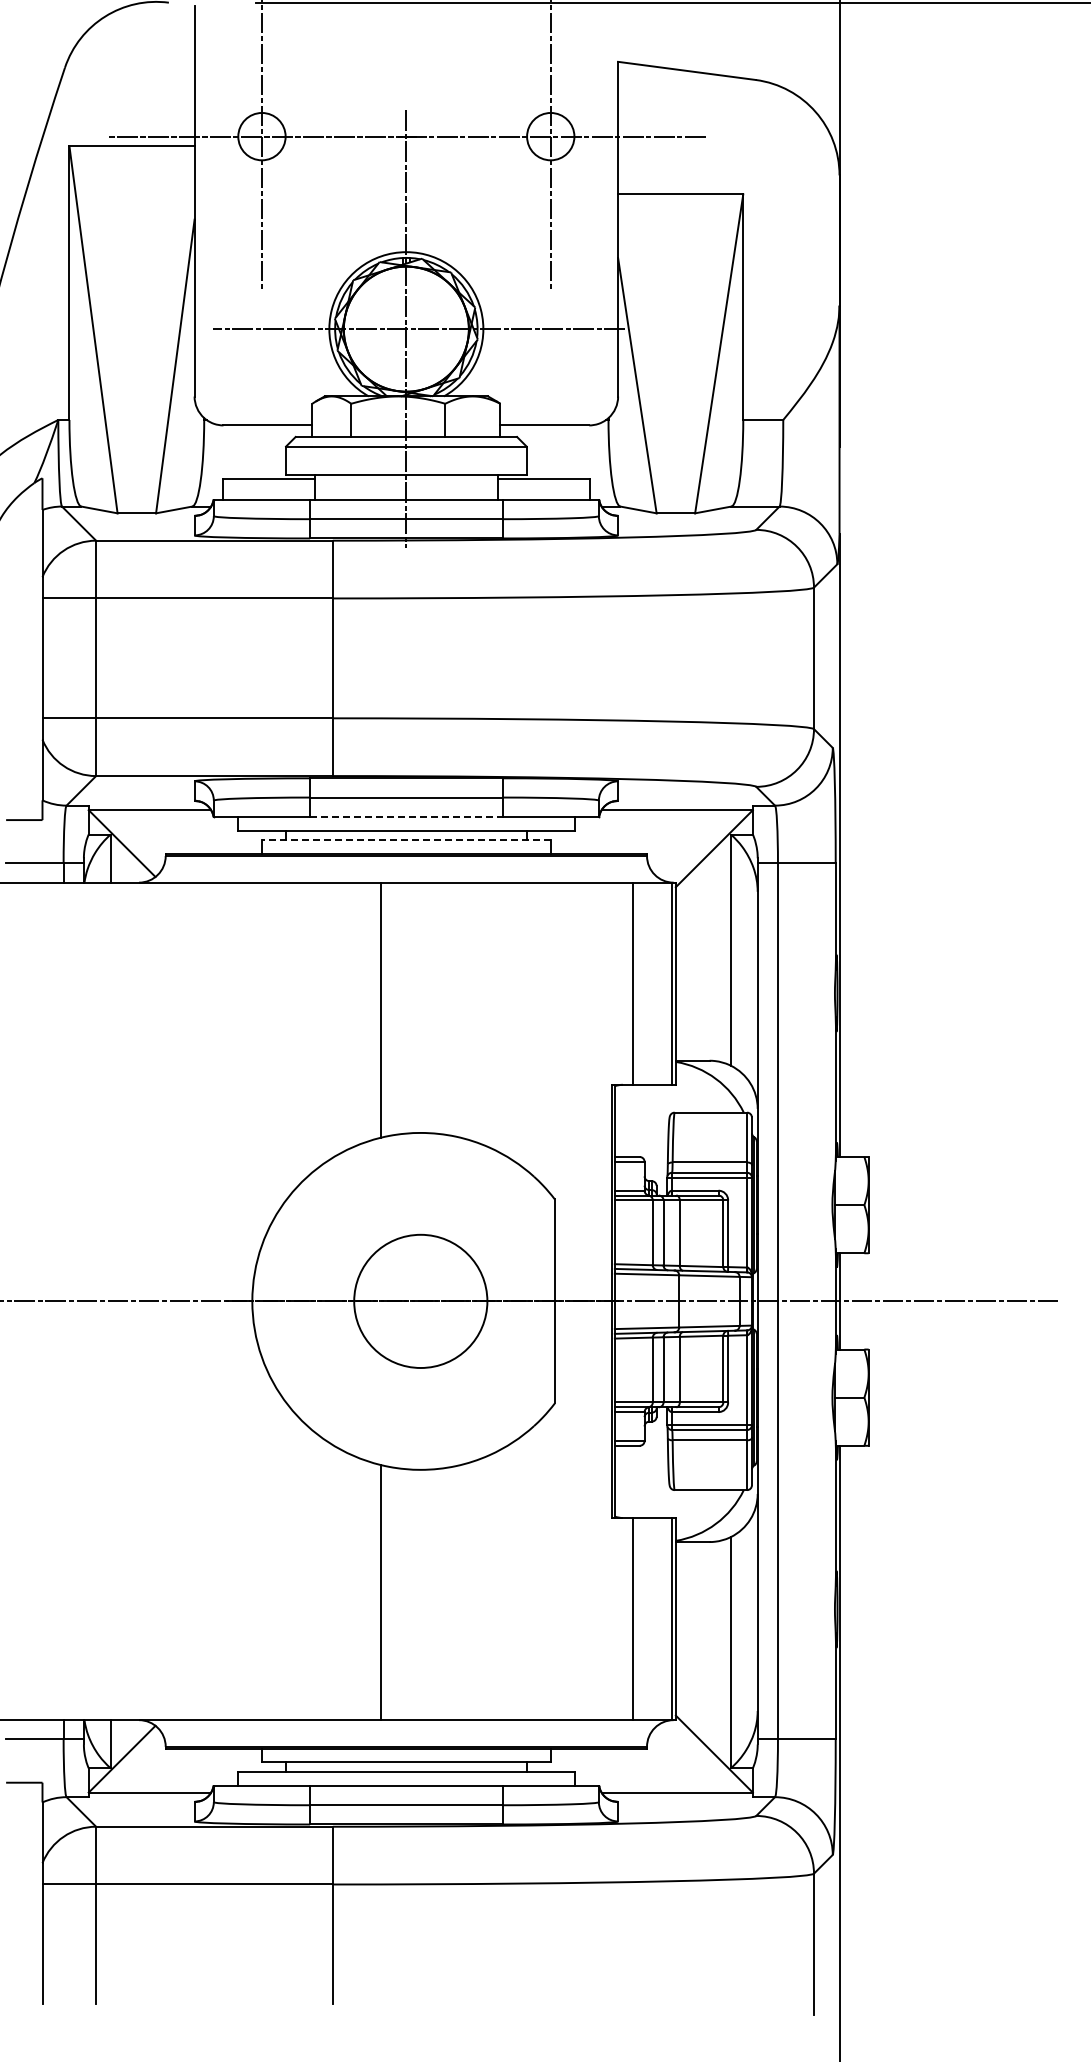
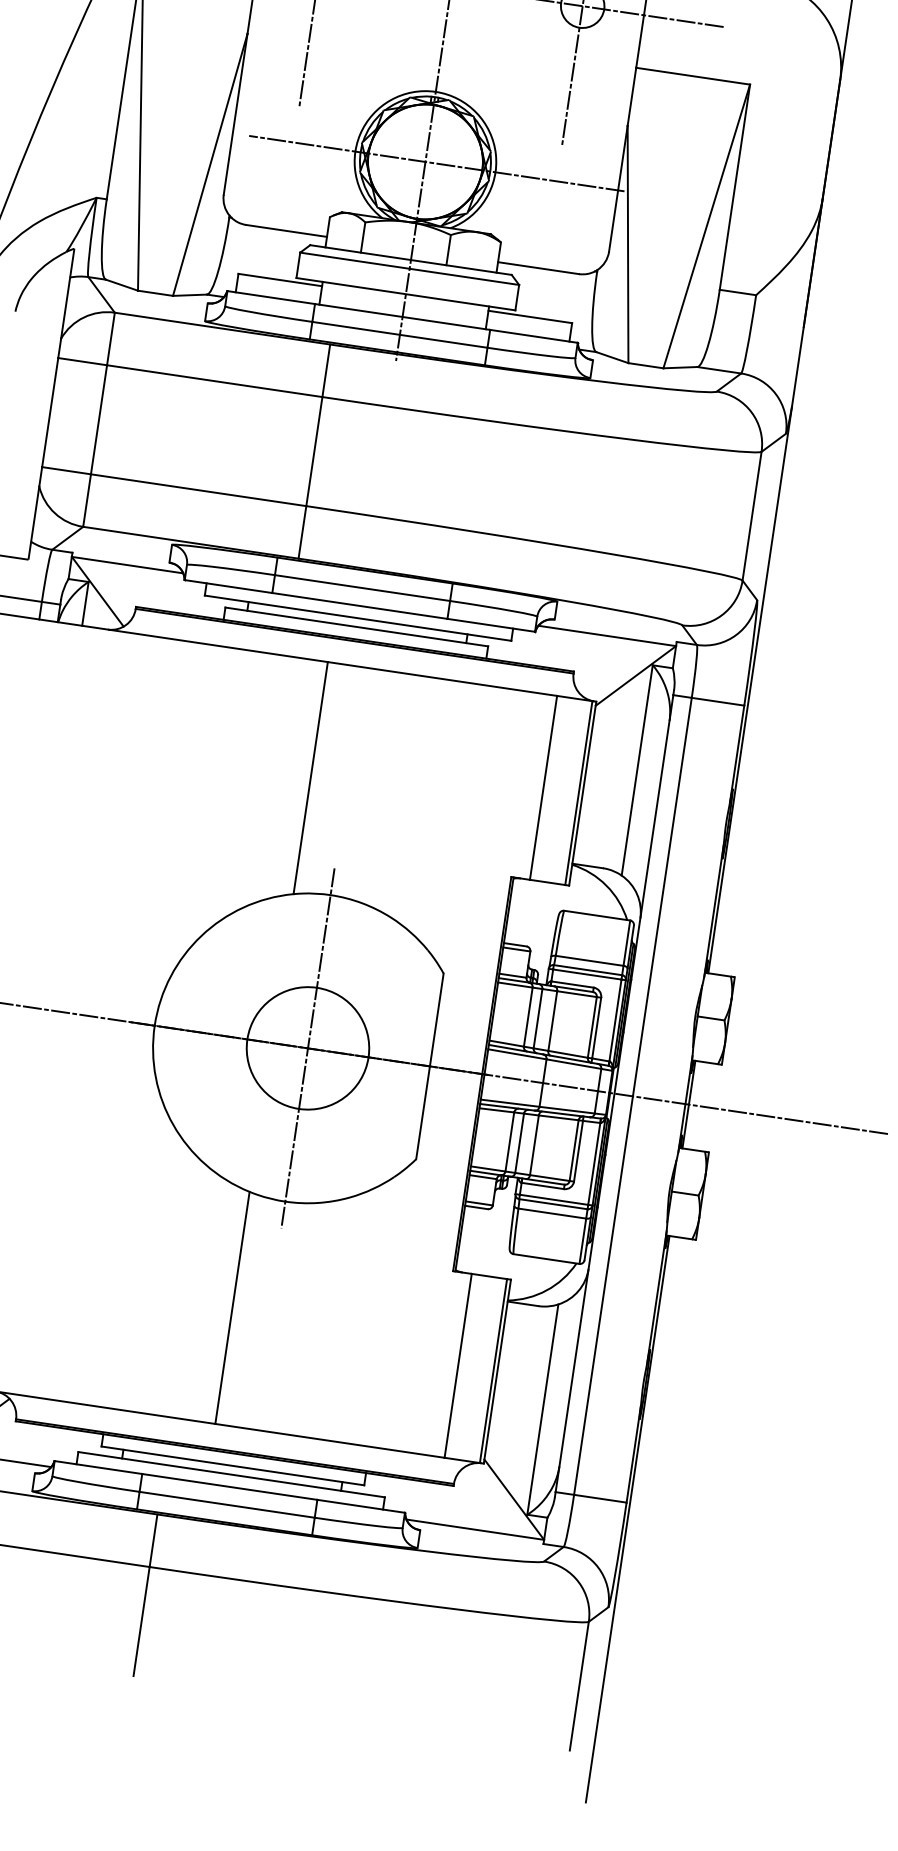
line: (406, 817) -> (359, 606), dashed -> solid
line: (405, 840) -> (355, 627), dashed -> solid
line: (420, 1301) -> (307, 1048), added

